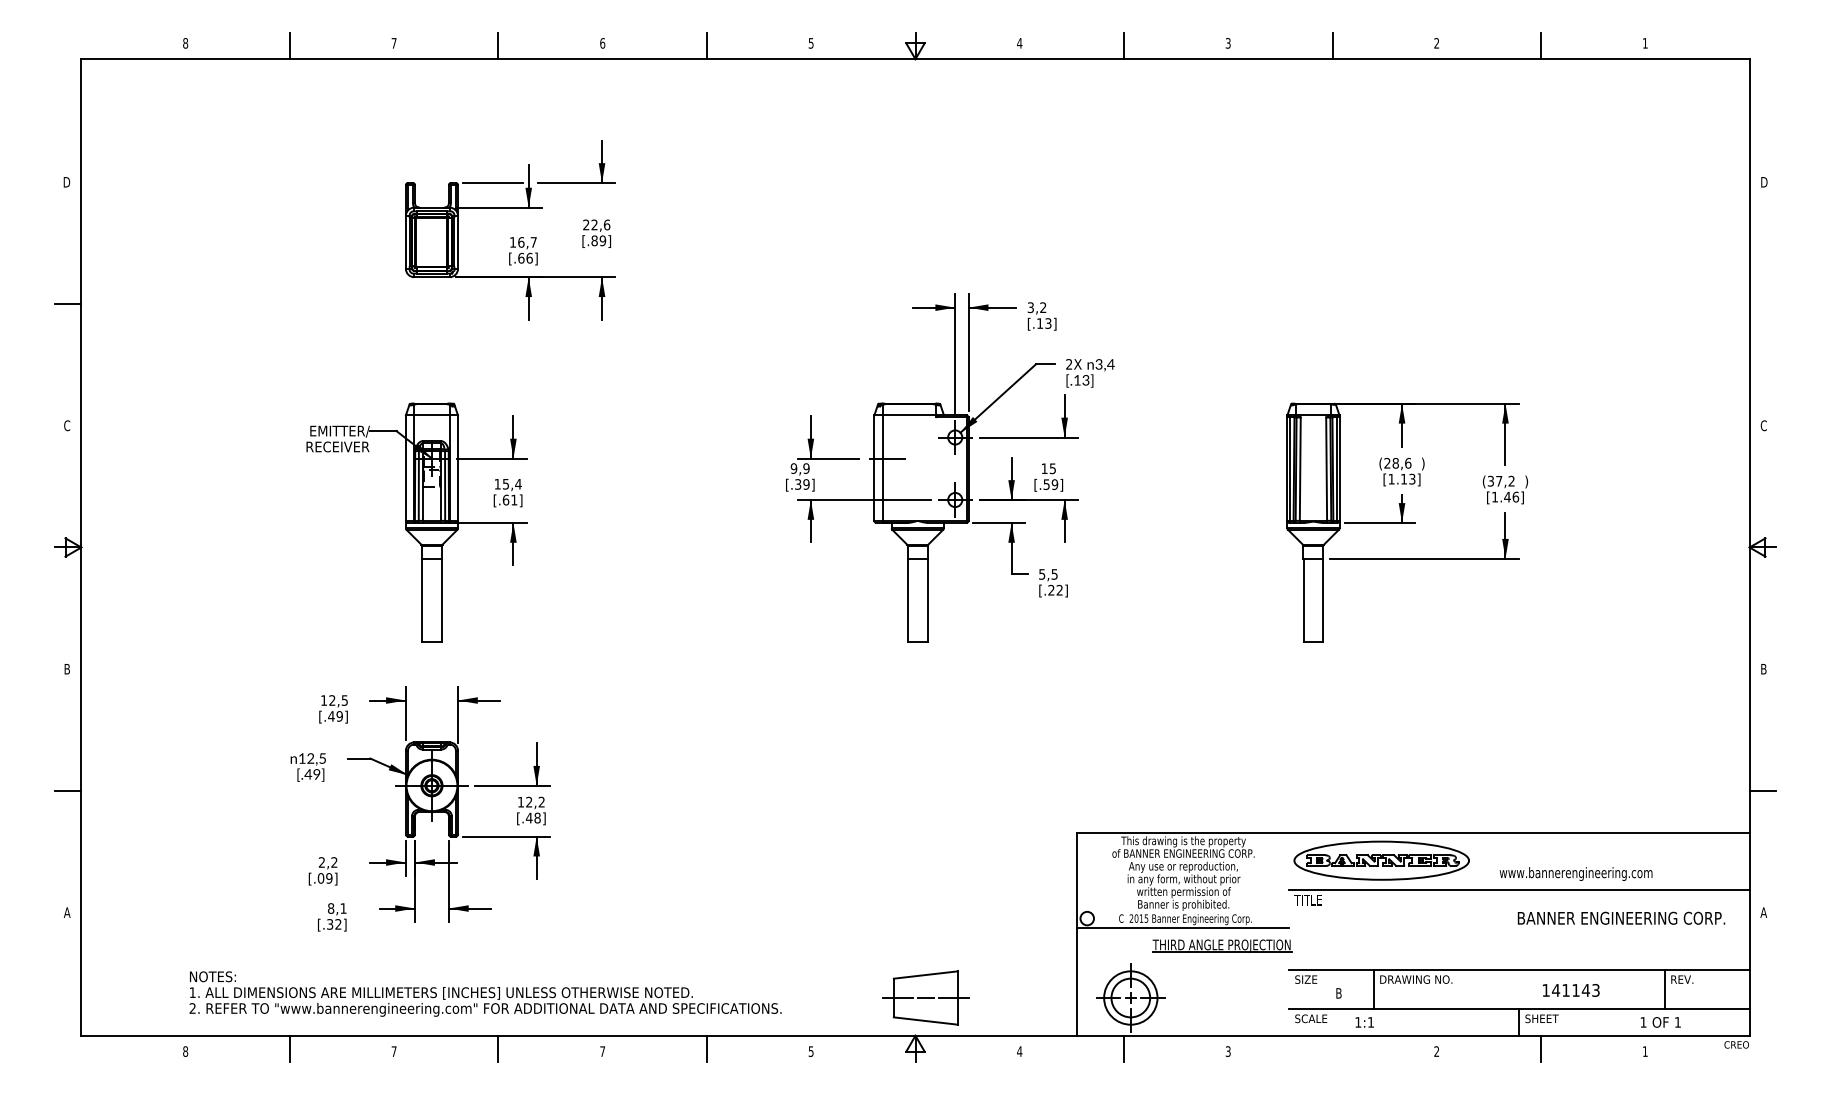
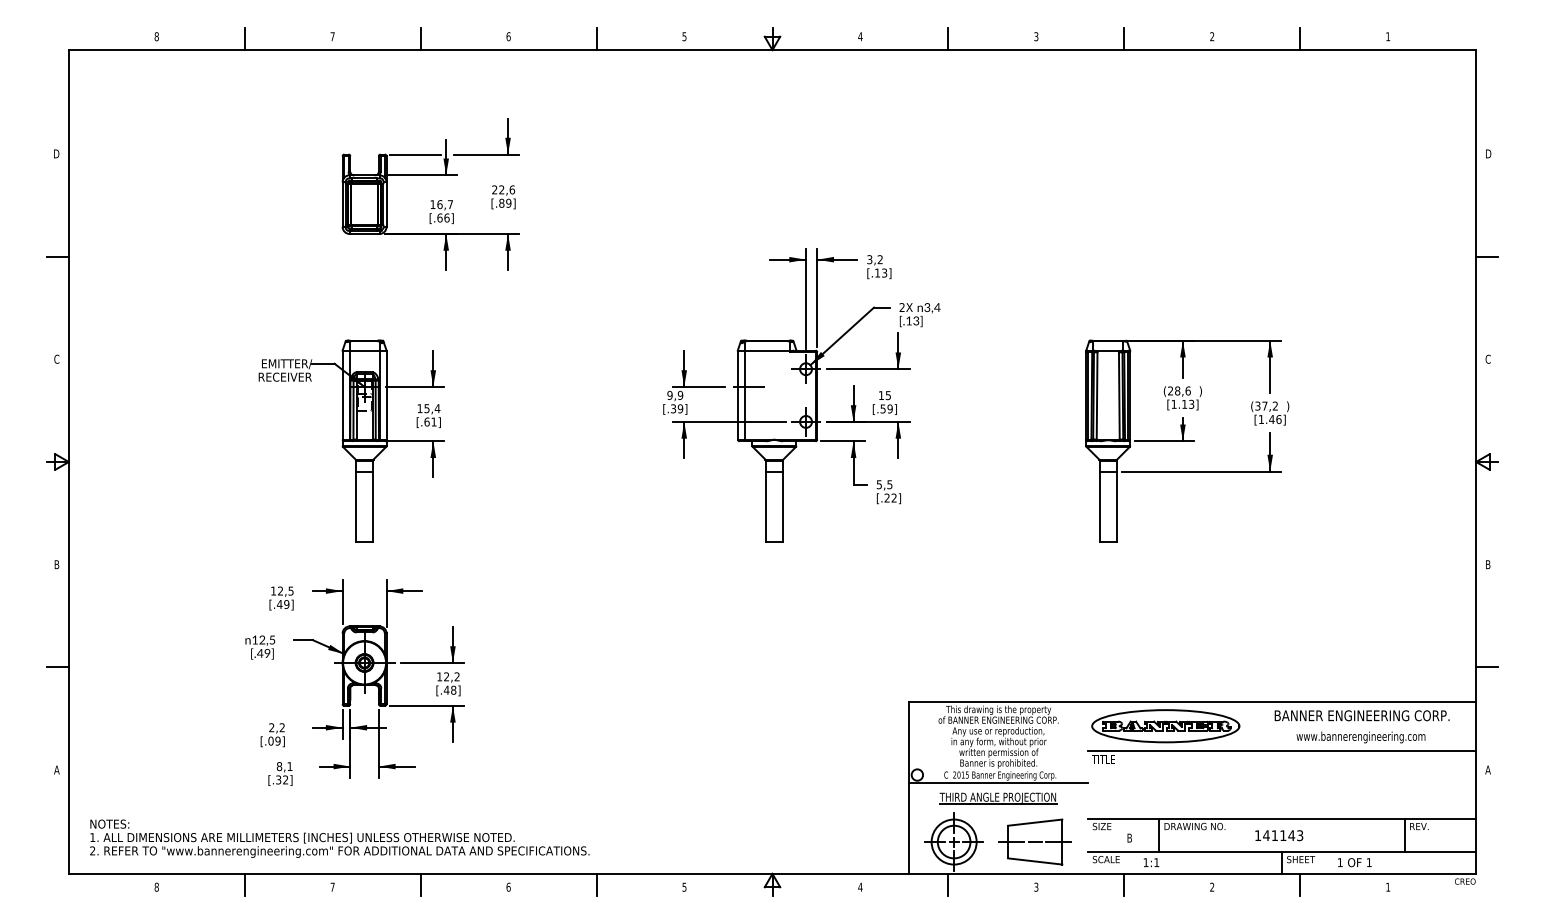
line: (1762, 304) -> (1487, 257), added
text: (1575, 873) -> (1360, 737), moved
text: (1621, 917) -> (1362, 715), moved
part: (1222, 945) -> (998, 797), moved
text: (1571, 990) -> (1279, 835), moved
text: (485, 993) -> (339, 838), moved
part: (925, 997) -> (1034, 841), moved
text: (1660, 1022) -> (1354, 862), moved
line: (1332, 1048) -> (1124, 884), added
text: (602, 1051) -> (508, 887), 7 -> 6

